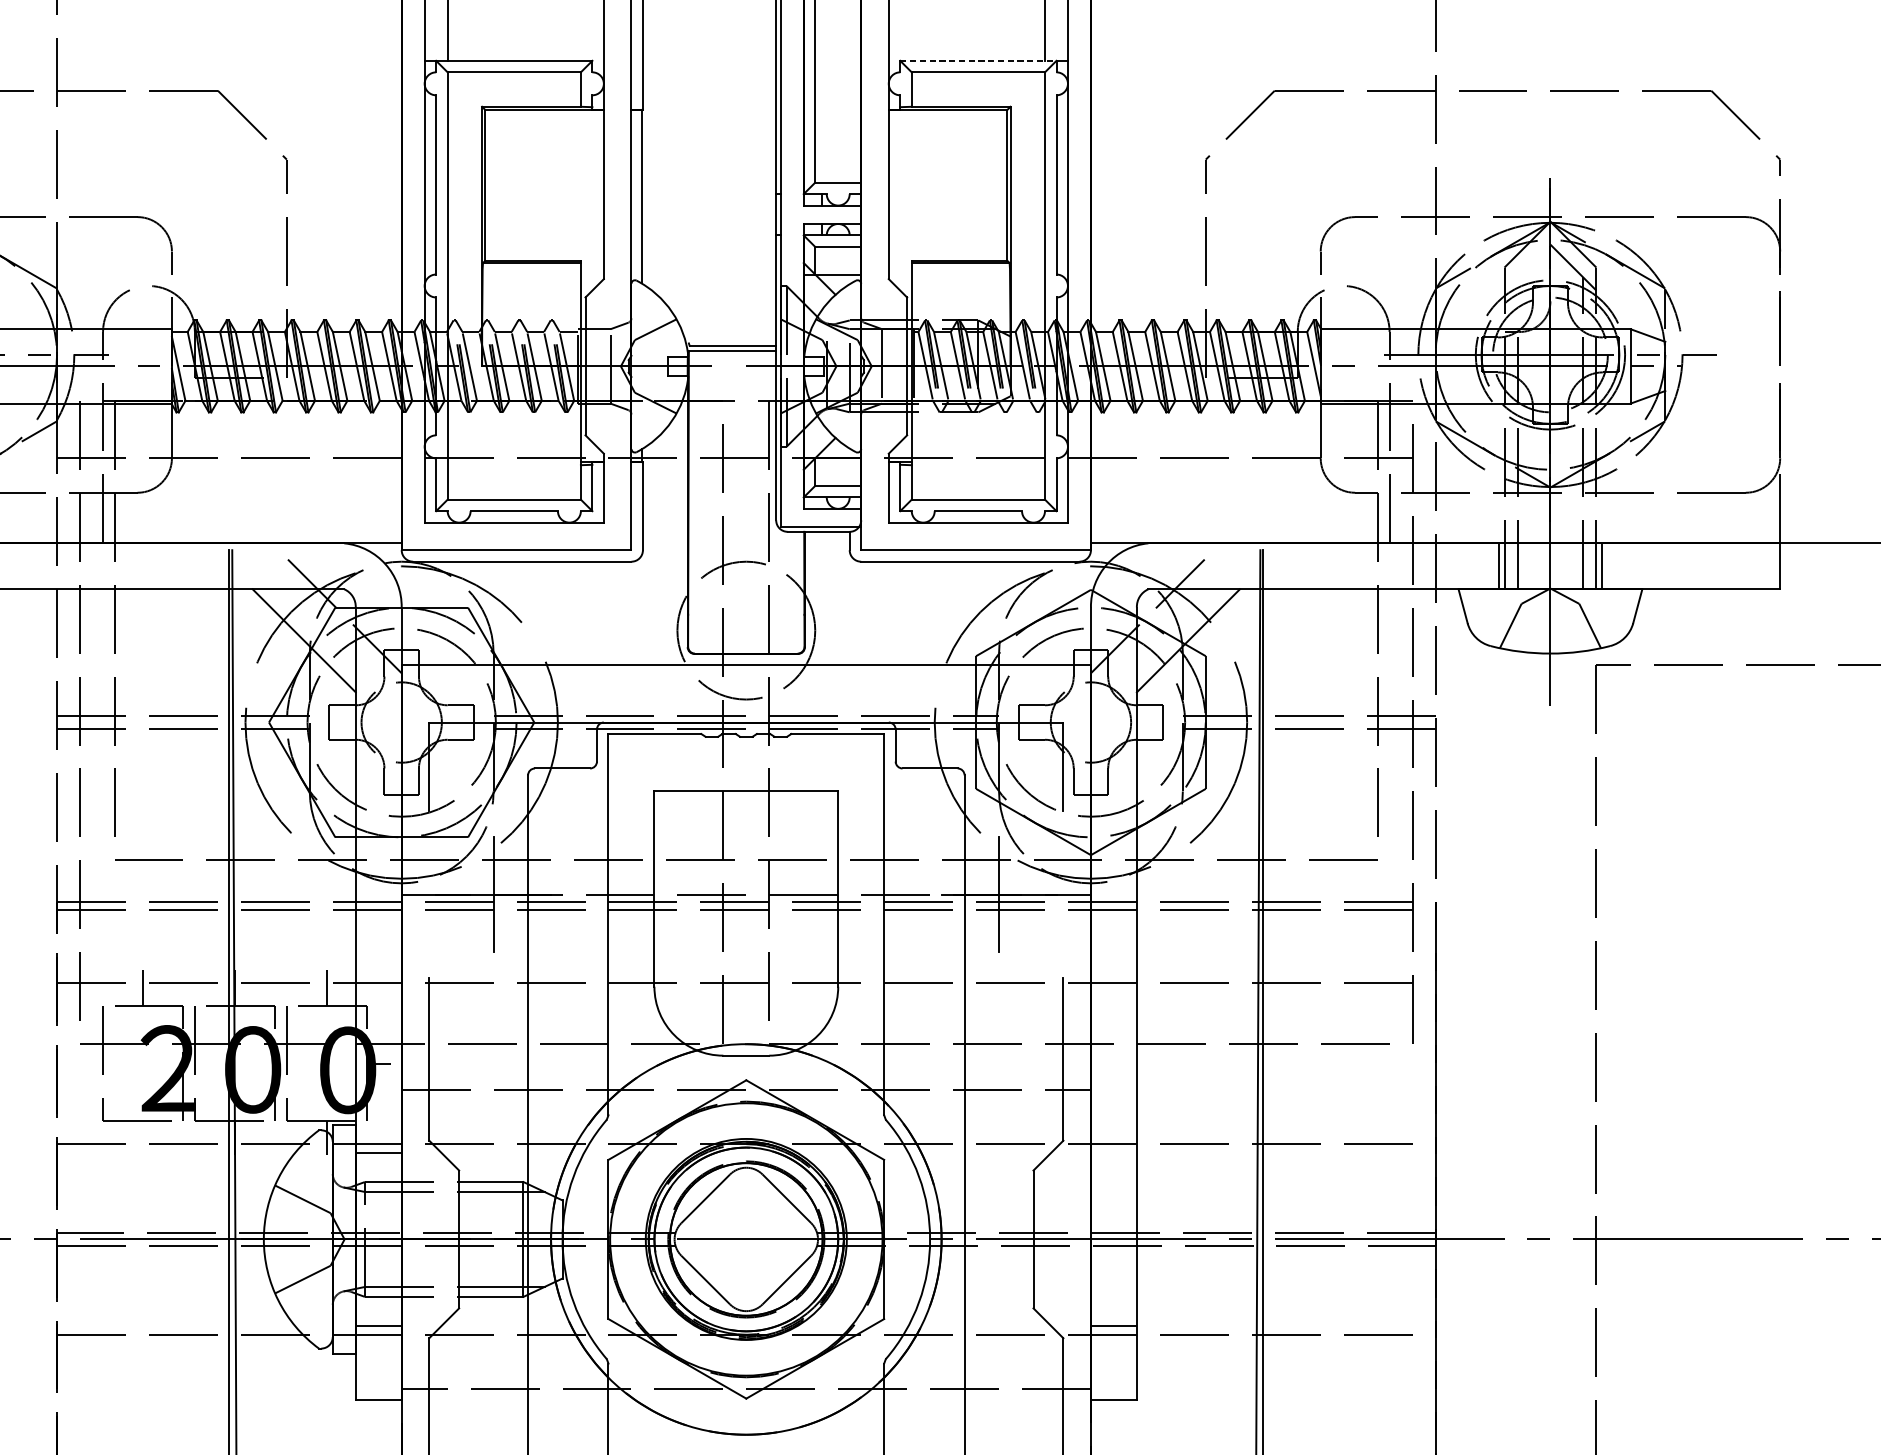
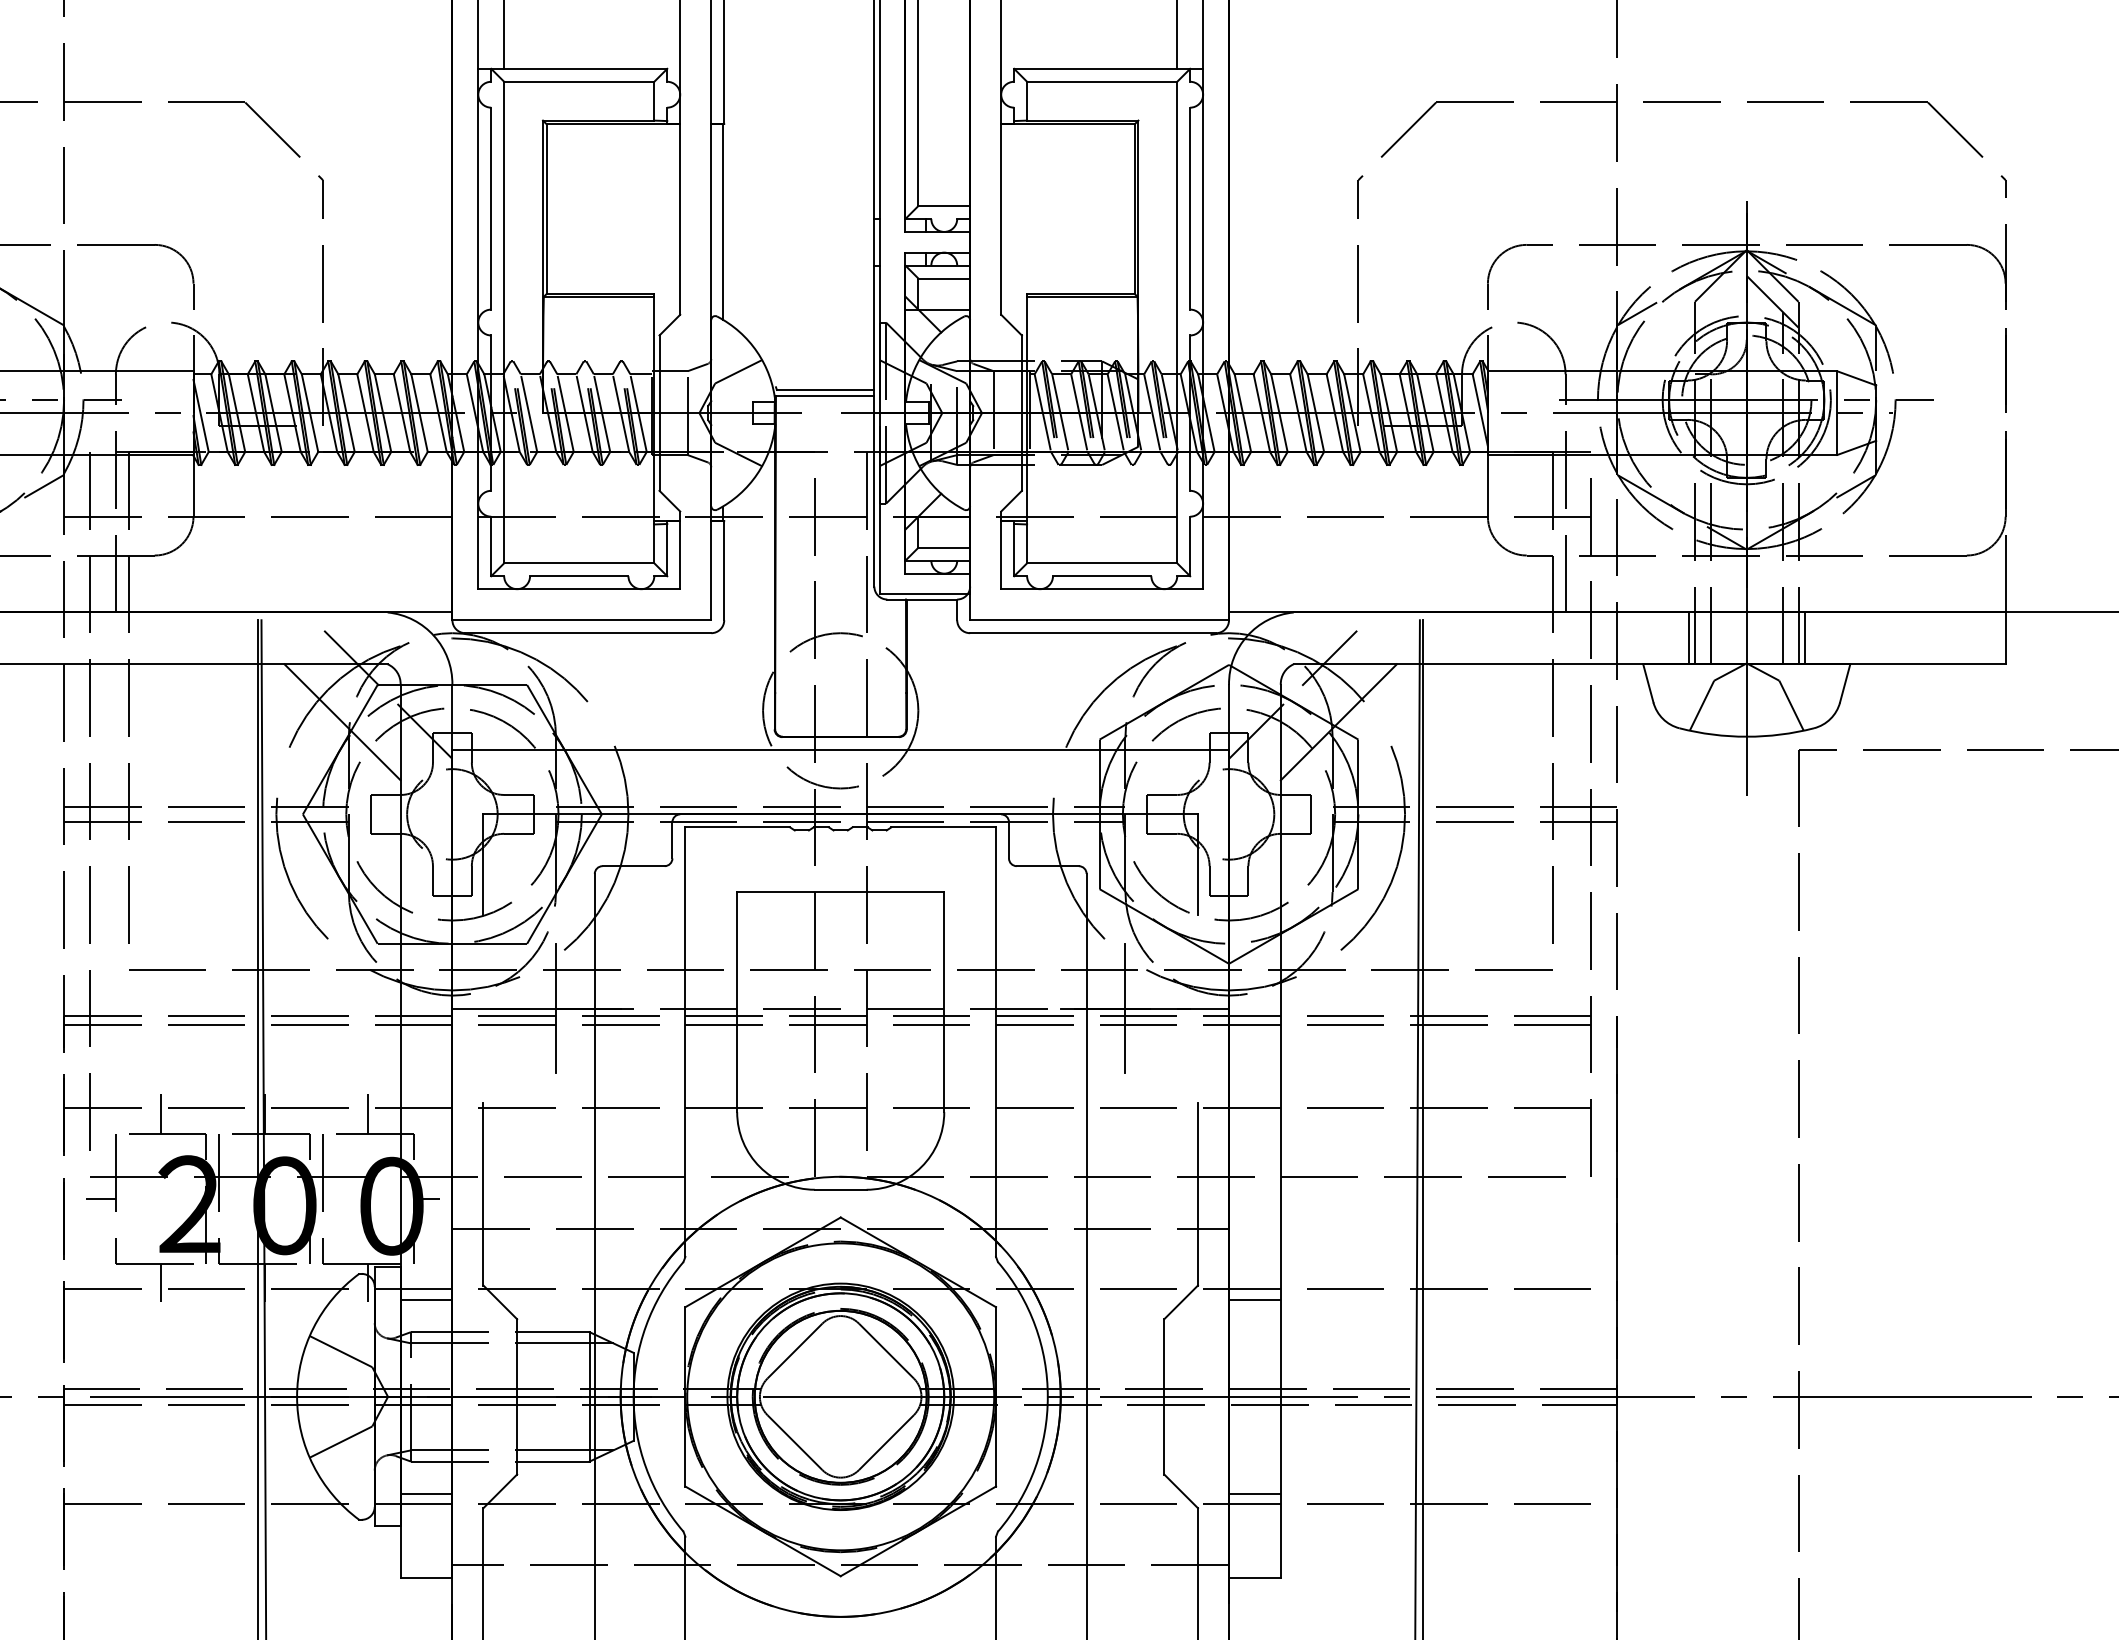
line: (978, 60) -> (1102, 68), dashed -> solid
line: (89, 1063) -> (100, 1198), added
line: (143, 1137) -> (161, 1282), added
line: (1113, 1153) -> (1254, 1299), added

